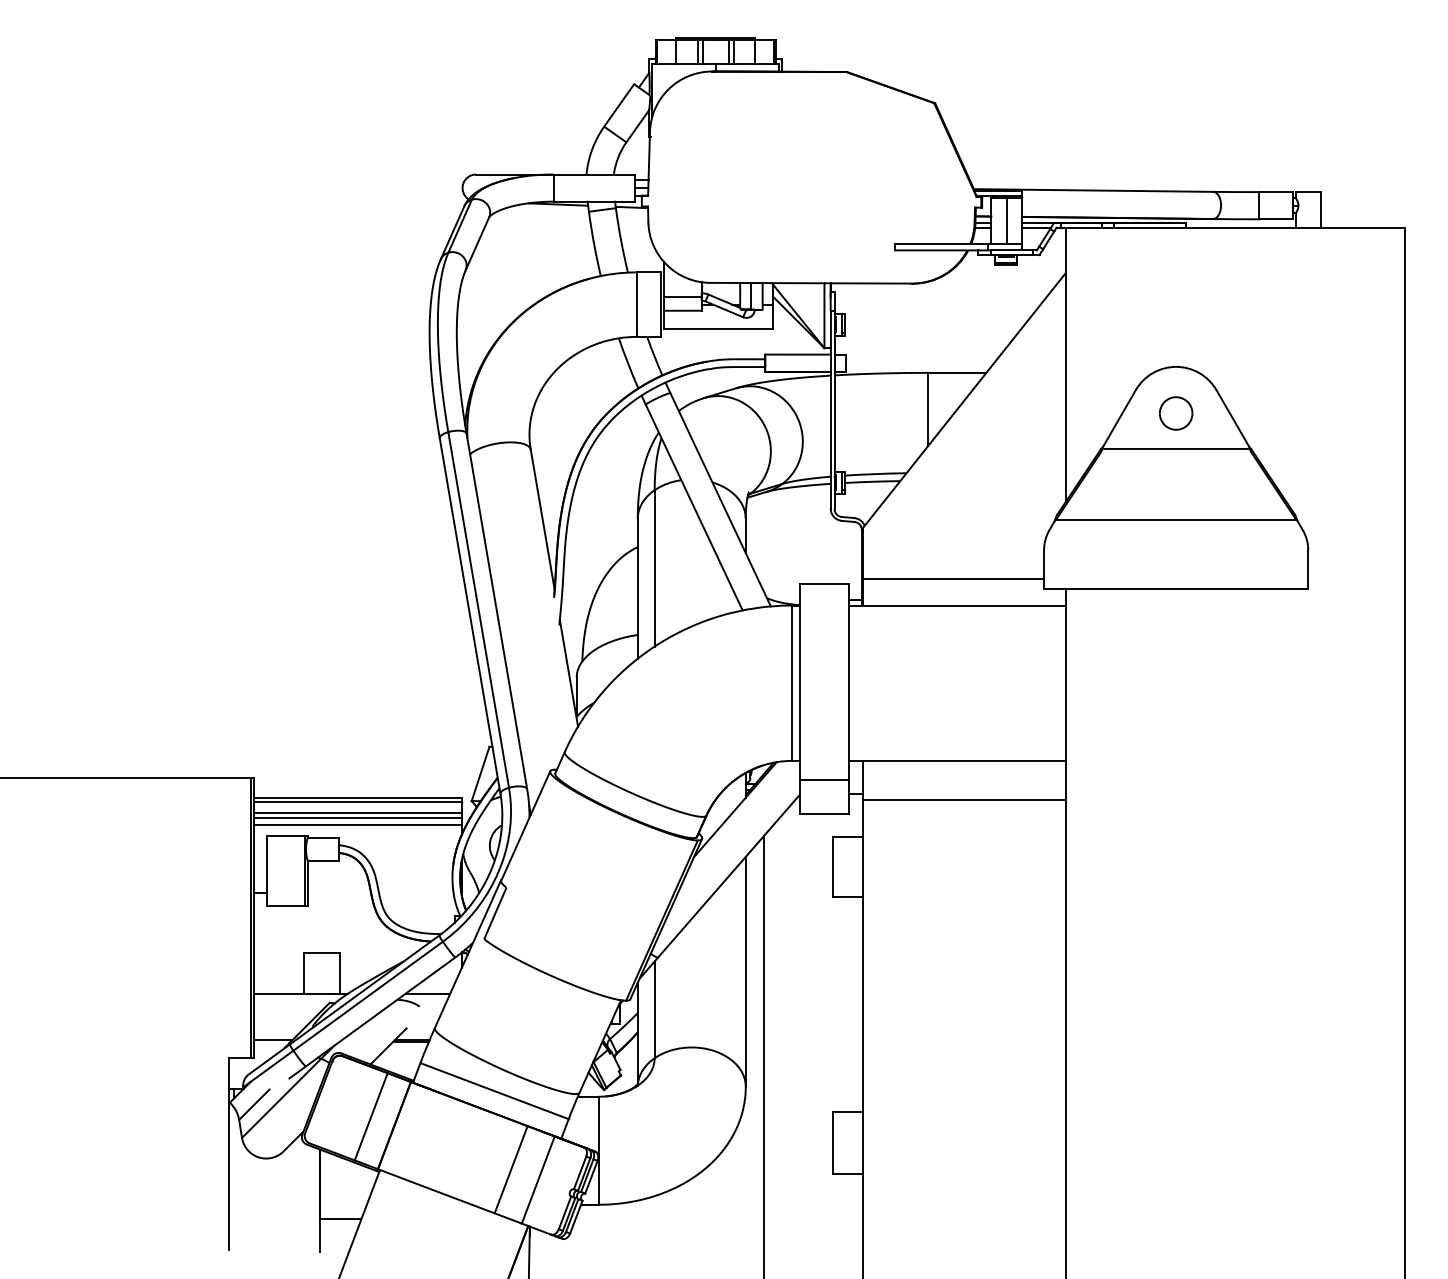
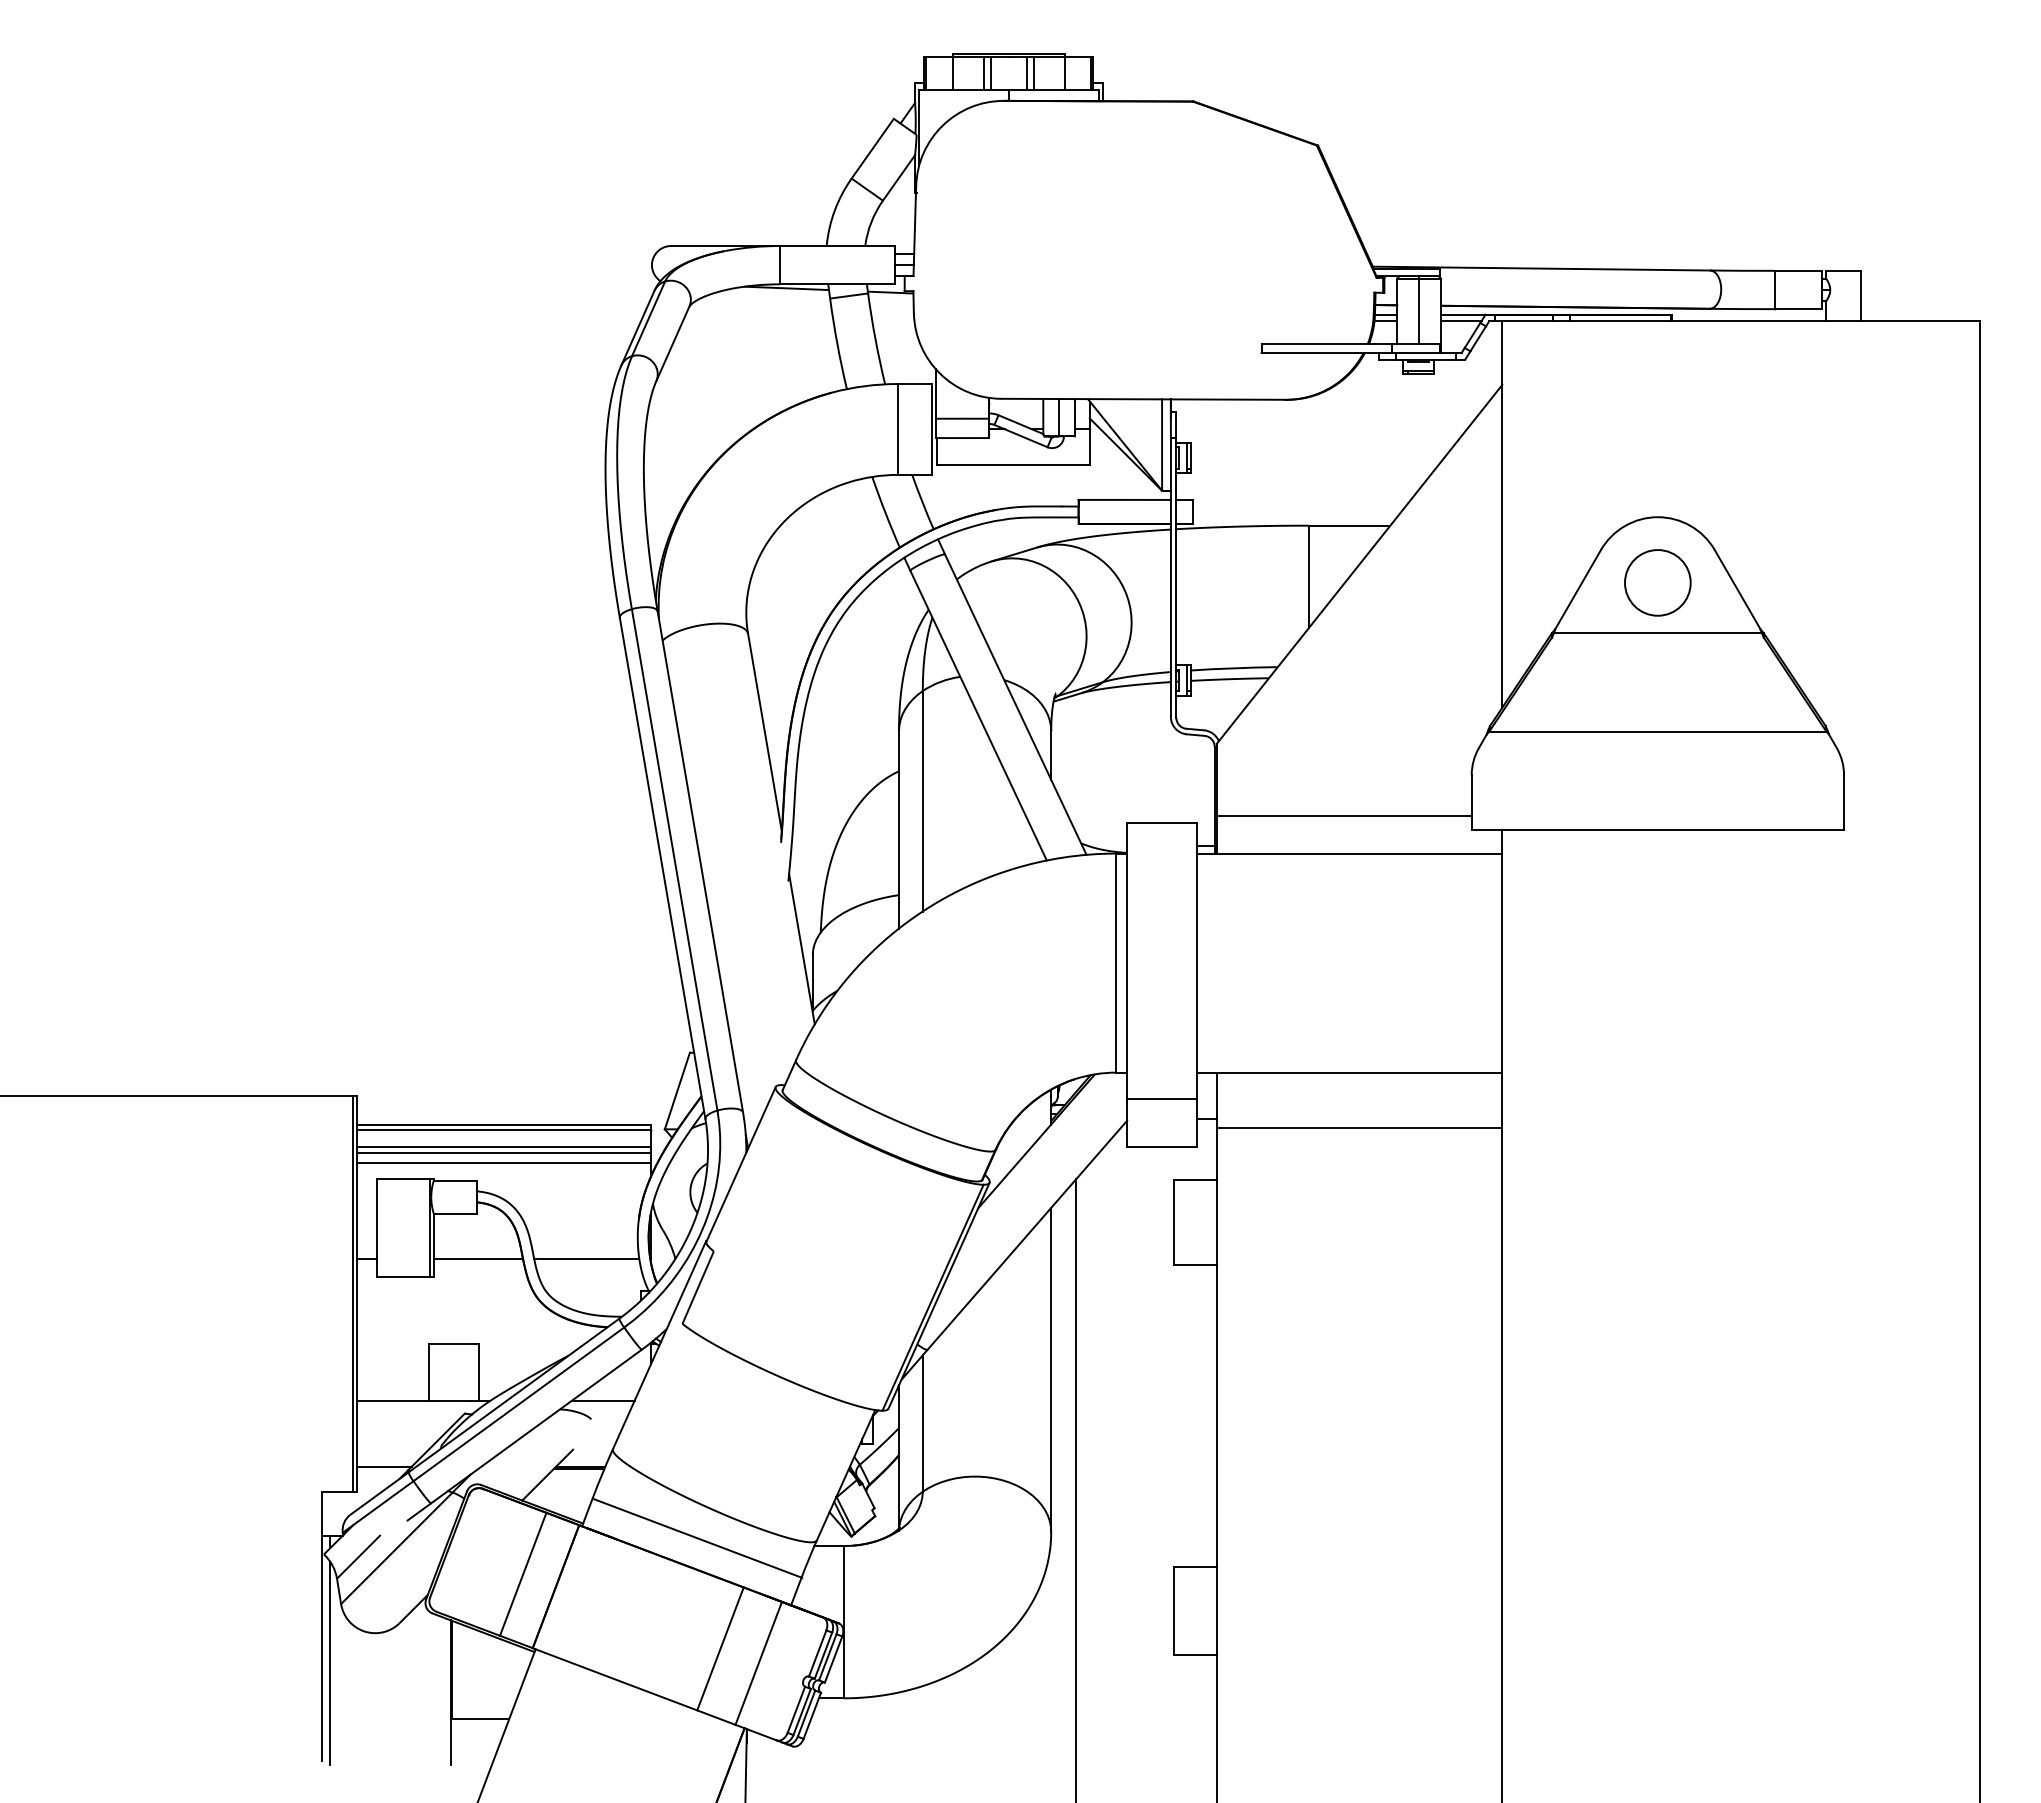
part: (1175, 413) -> (1657, 582), size x1.43
line: (339, 893) -> (478, 1259), added
line: (416, 893) -> (586, 1259), added
line: (234, 1180) -> (330, 1663), added

